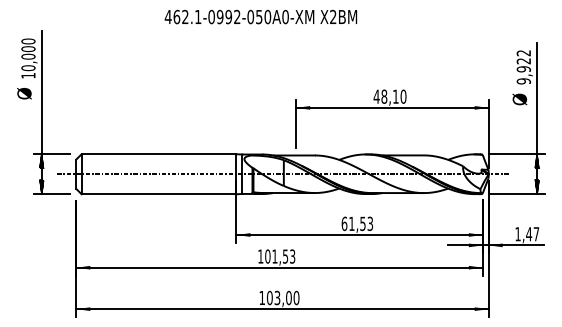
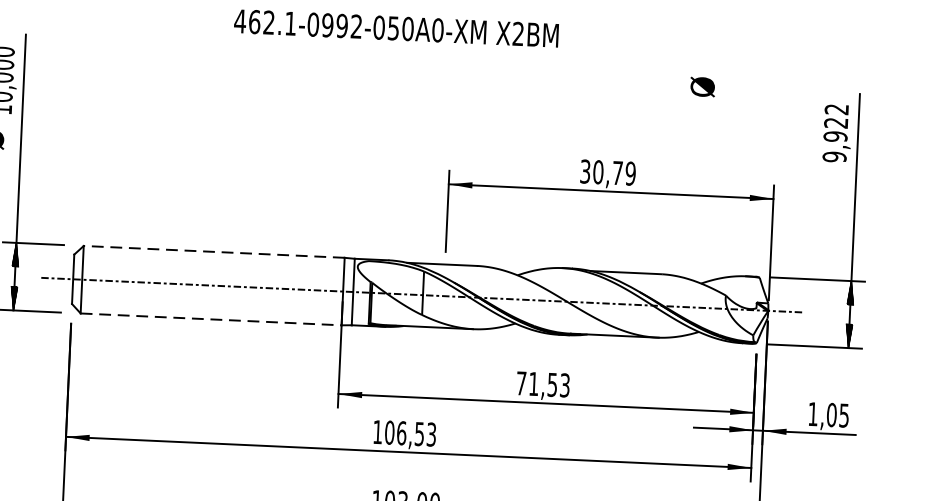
text: (389, 96) -> (607, 172), 48,10 -> 30,79
text: (519, 99) -> (702, 87), moved
line: (158, 154) -> (213, 252), solid -> dashed
line: (159, 194) -> (211, 319), solid -> dashed
text: (344, 223) -> (521, 382), 61,53 -> 71,53
text: (532, 234) -> (837, 415), 1,47 -> 1,05
text: (274, 256) -> (400, 433), 101,53 -> 106,53

